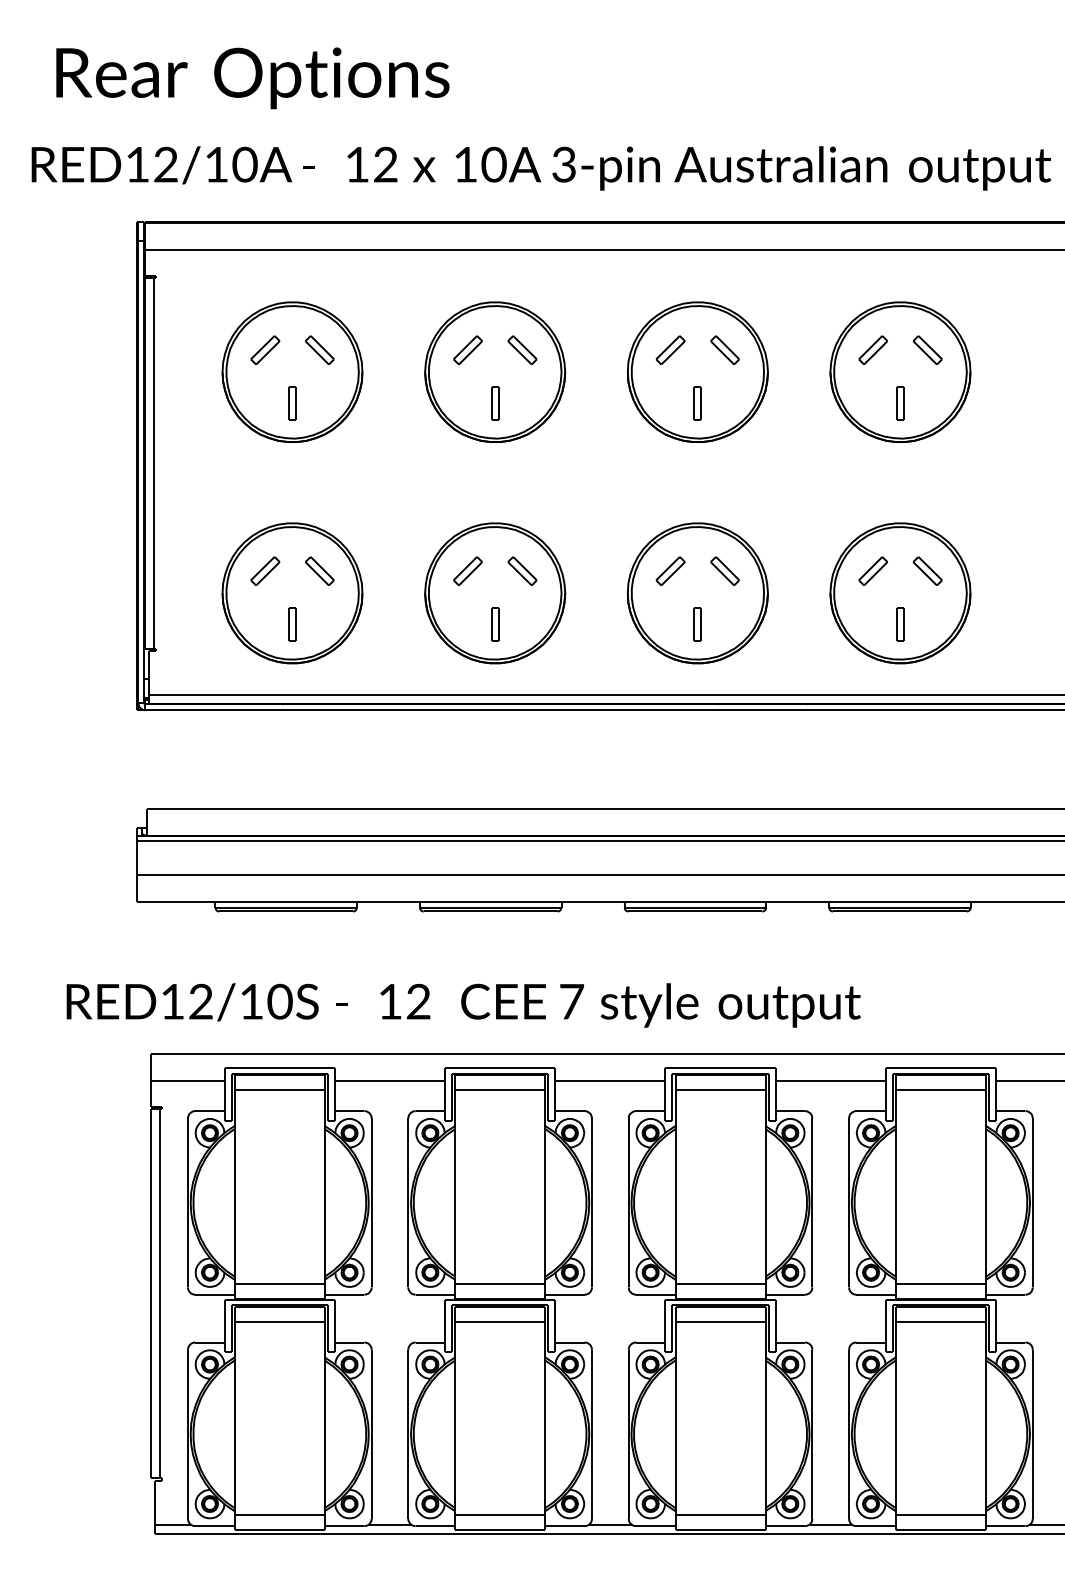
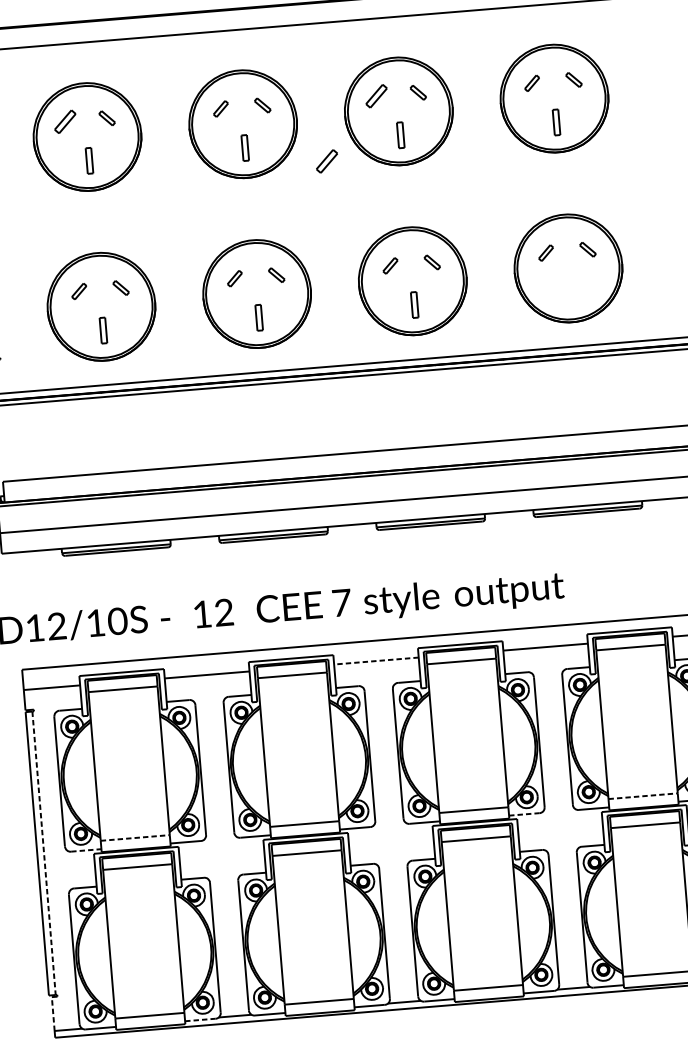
part: (319, 349) -> (106, 117), size x0.7
part: (467, 349) -> (220, 108), size x0.7
part: (522, 349) -> (262, 105), size x0.7
part: (724, 349) -> (417, 92), size x0.7
part: (872, 349) -> (531, 82), size x0.7
part: (927, 349) -> (573, 79), size x0.7
part: (599, 428) -> (326, 160), added
part: (265, 570) -> (79, 291), size x0.7
part: (319, 570) -> (120, 287), size x0.7
part: (467, 570) -> (234, 278), size x0.7
part: (522, 570) -> (276, 274), size x0.7
part: (670, 570) -> (390, 265), size x0.7
part: (724, 570) -> (431, 262), size x0.7
part: (872, 570) -> (545, 252), size x0.7
part: (927, 570) -> (587, 249), size x0.7
part: (900, 624) -> (570, 292), removed
line: (609, 1080) -> (375, 661), solid -> dashed
line: (279, 1283) -> (135, 837), solid -> dashed
line: (941, 1283) -> (643, 795), solid -> dashed
line: (160, 1293) -> (44, 852), solid -> dashed
line: (215, 1294) -> (86, 850), solid -> dashed
line: (785, 1294) -> (524, 814), solid -> dashed
line: (154, 1502) -> (52, 1013), solid -> dashed
line: (344, 1526) -> (200, 1020), solid -> dashed

